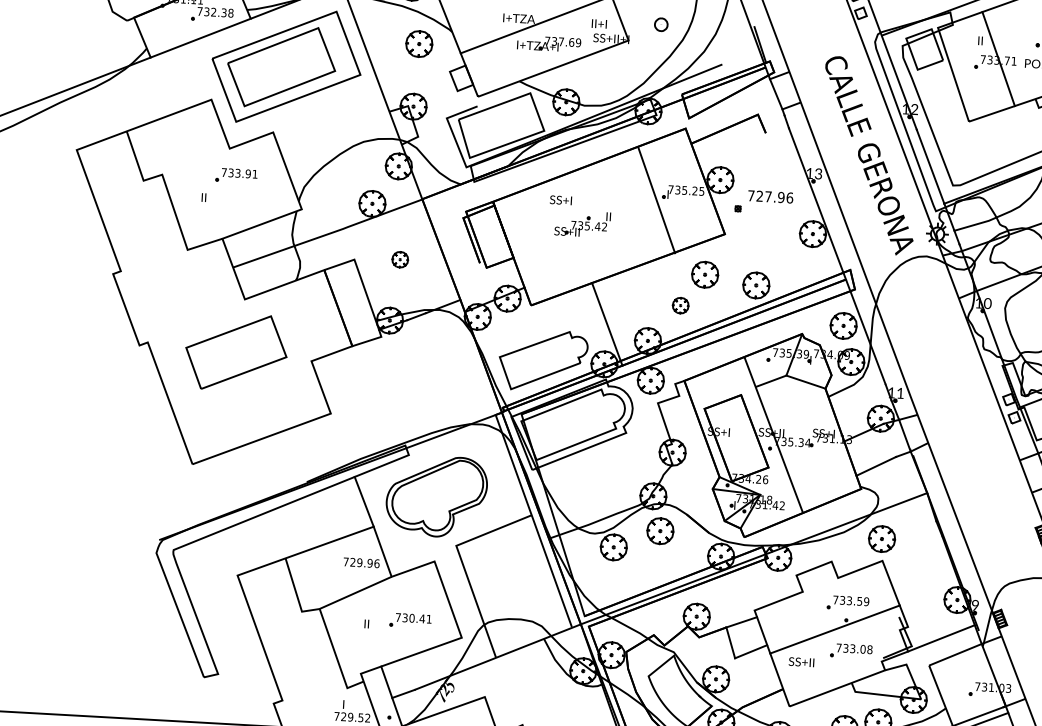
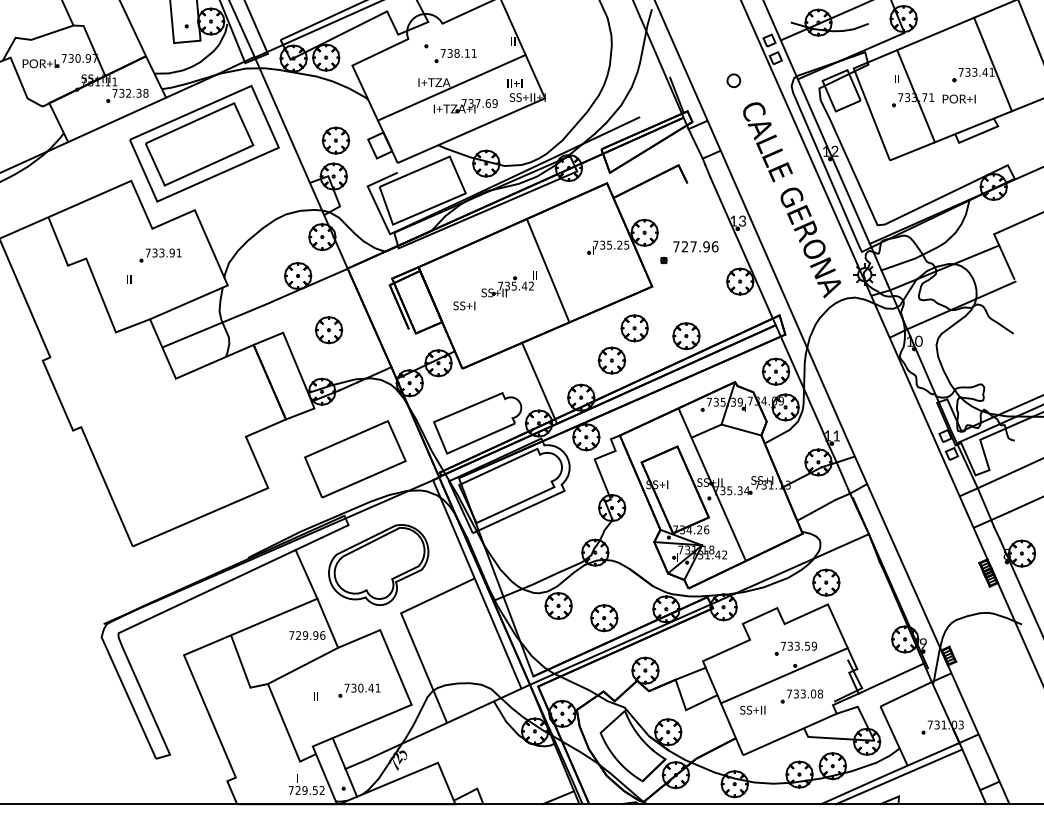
part: (660, 24) -> (733, 80), moved
part: (418, 43) -> (335, 140), moved
text: (561, 199) -> (464, 305), moved
line: (656, 200) -> (547, 270), moved
part: (399, 259) -> (328, 330), size x1.67
part: (680, 305) -> (611, 360), size x1.67
part: (236, 352) -> (355, 459), moved
part: (660, 531) -> (604, 618), moved

